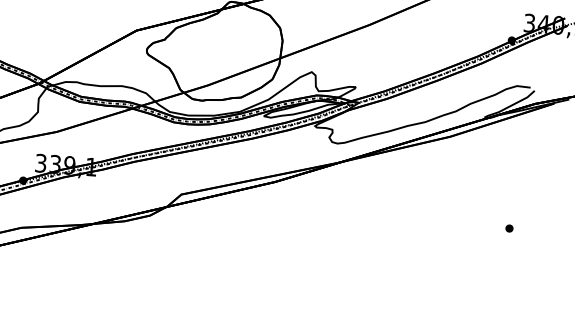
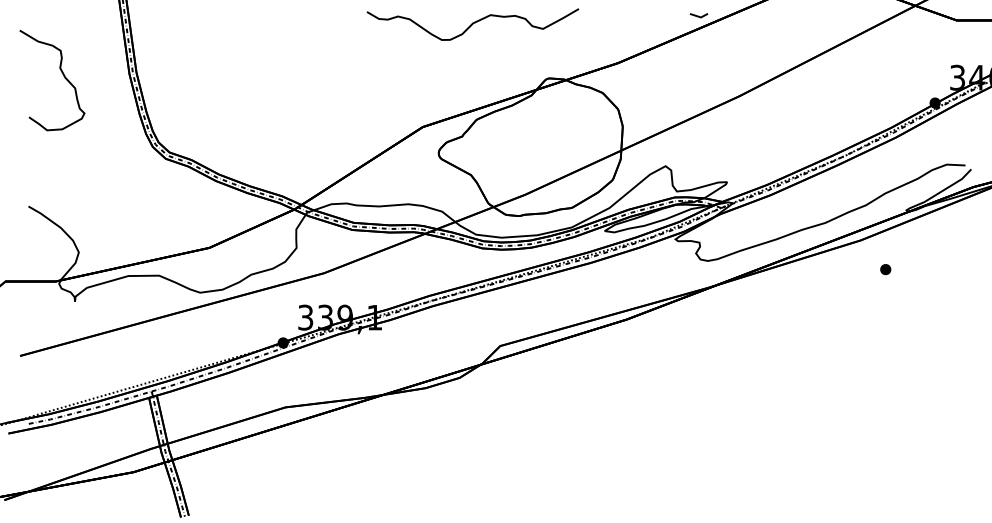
part: (509, 228) -> (885, 269), moved

